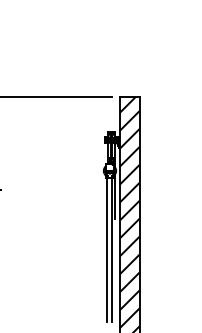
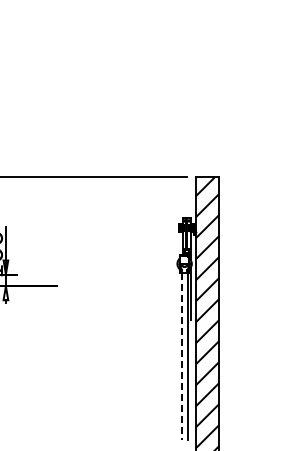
line: (107, 249) -> (181, 356), solid -> dashed

